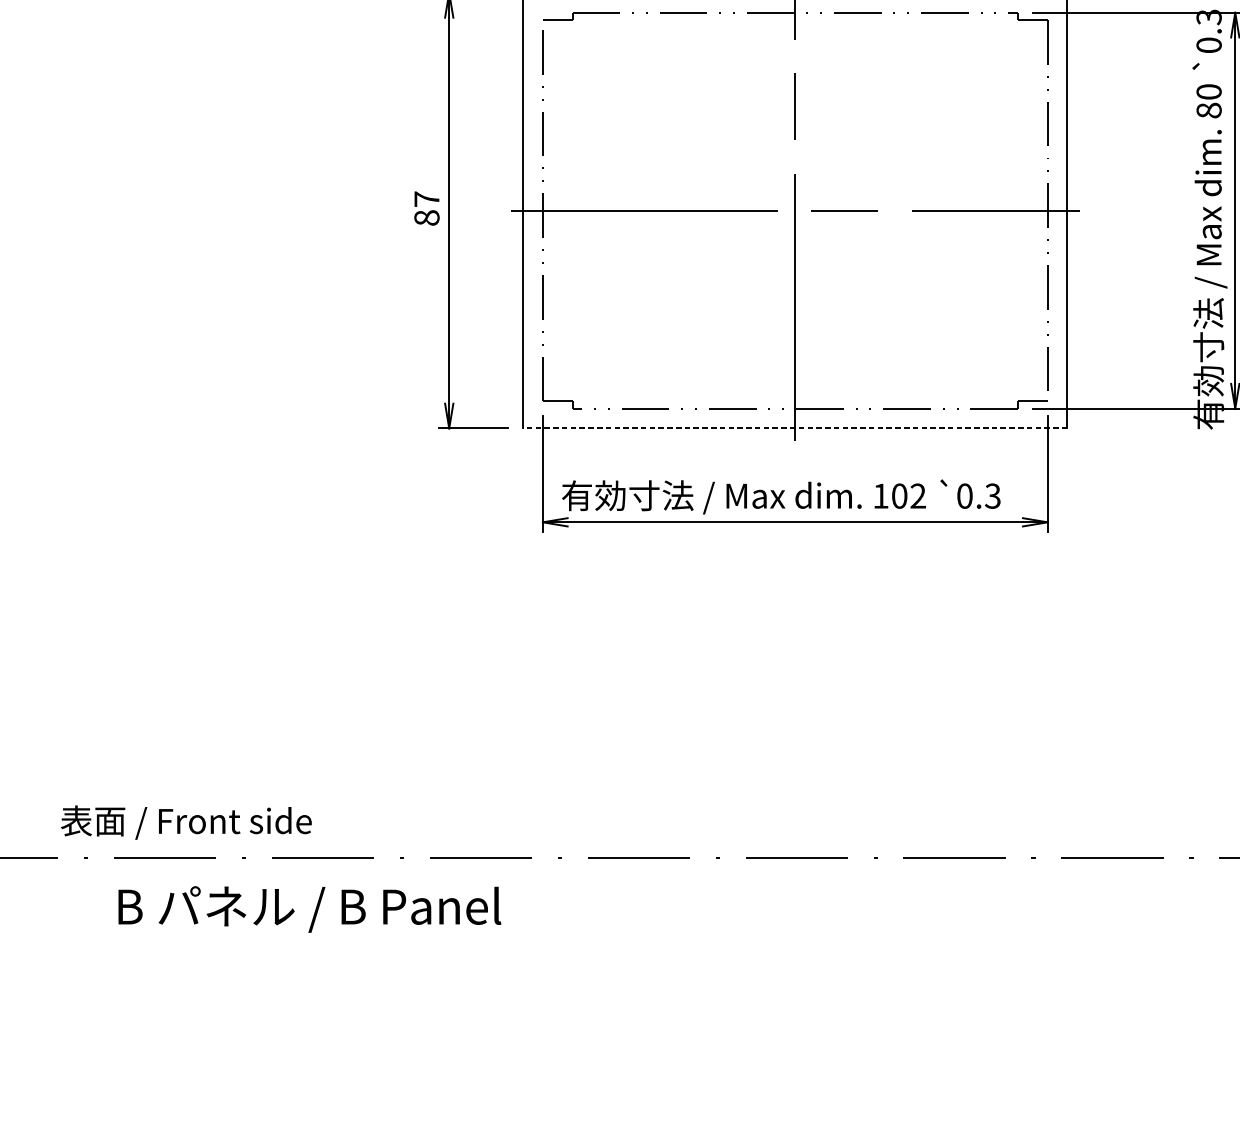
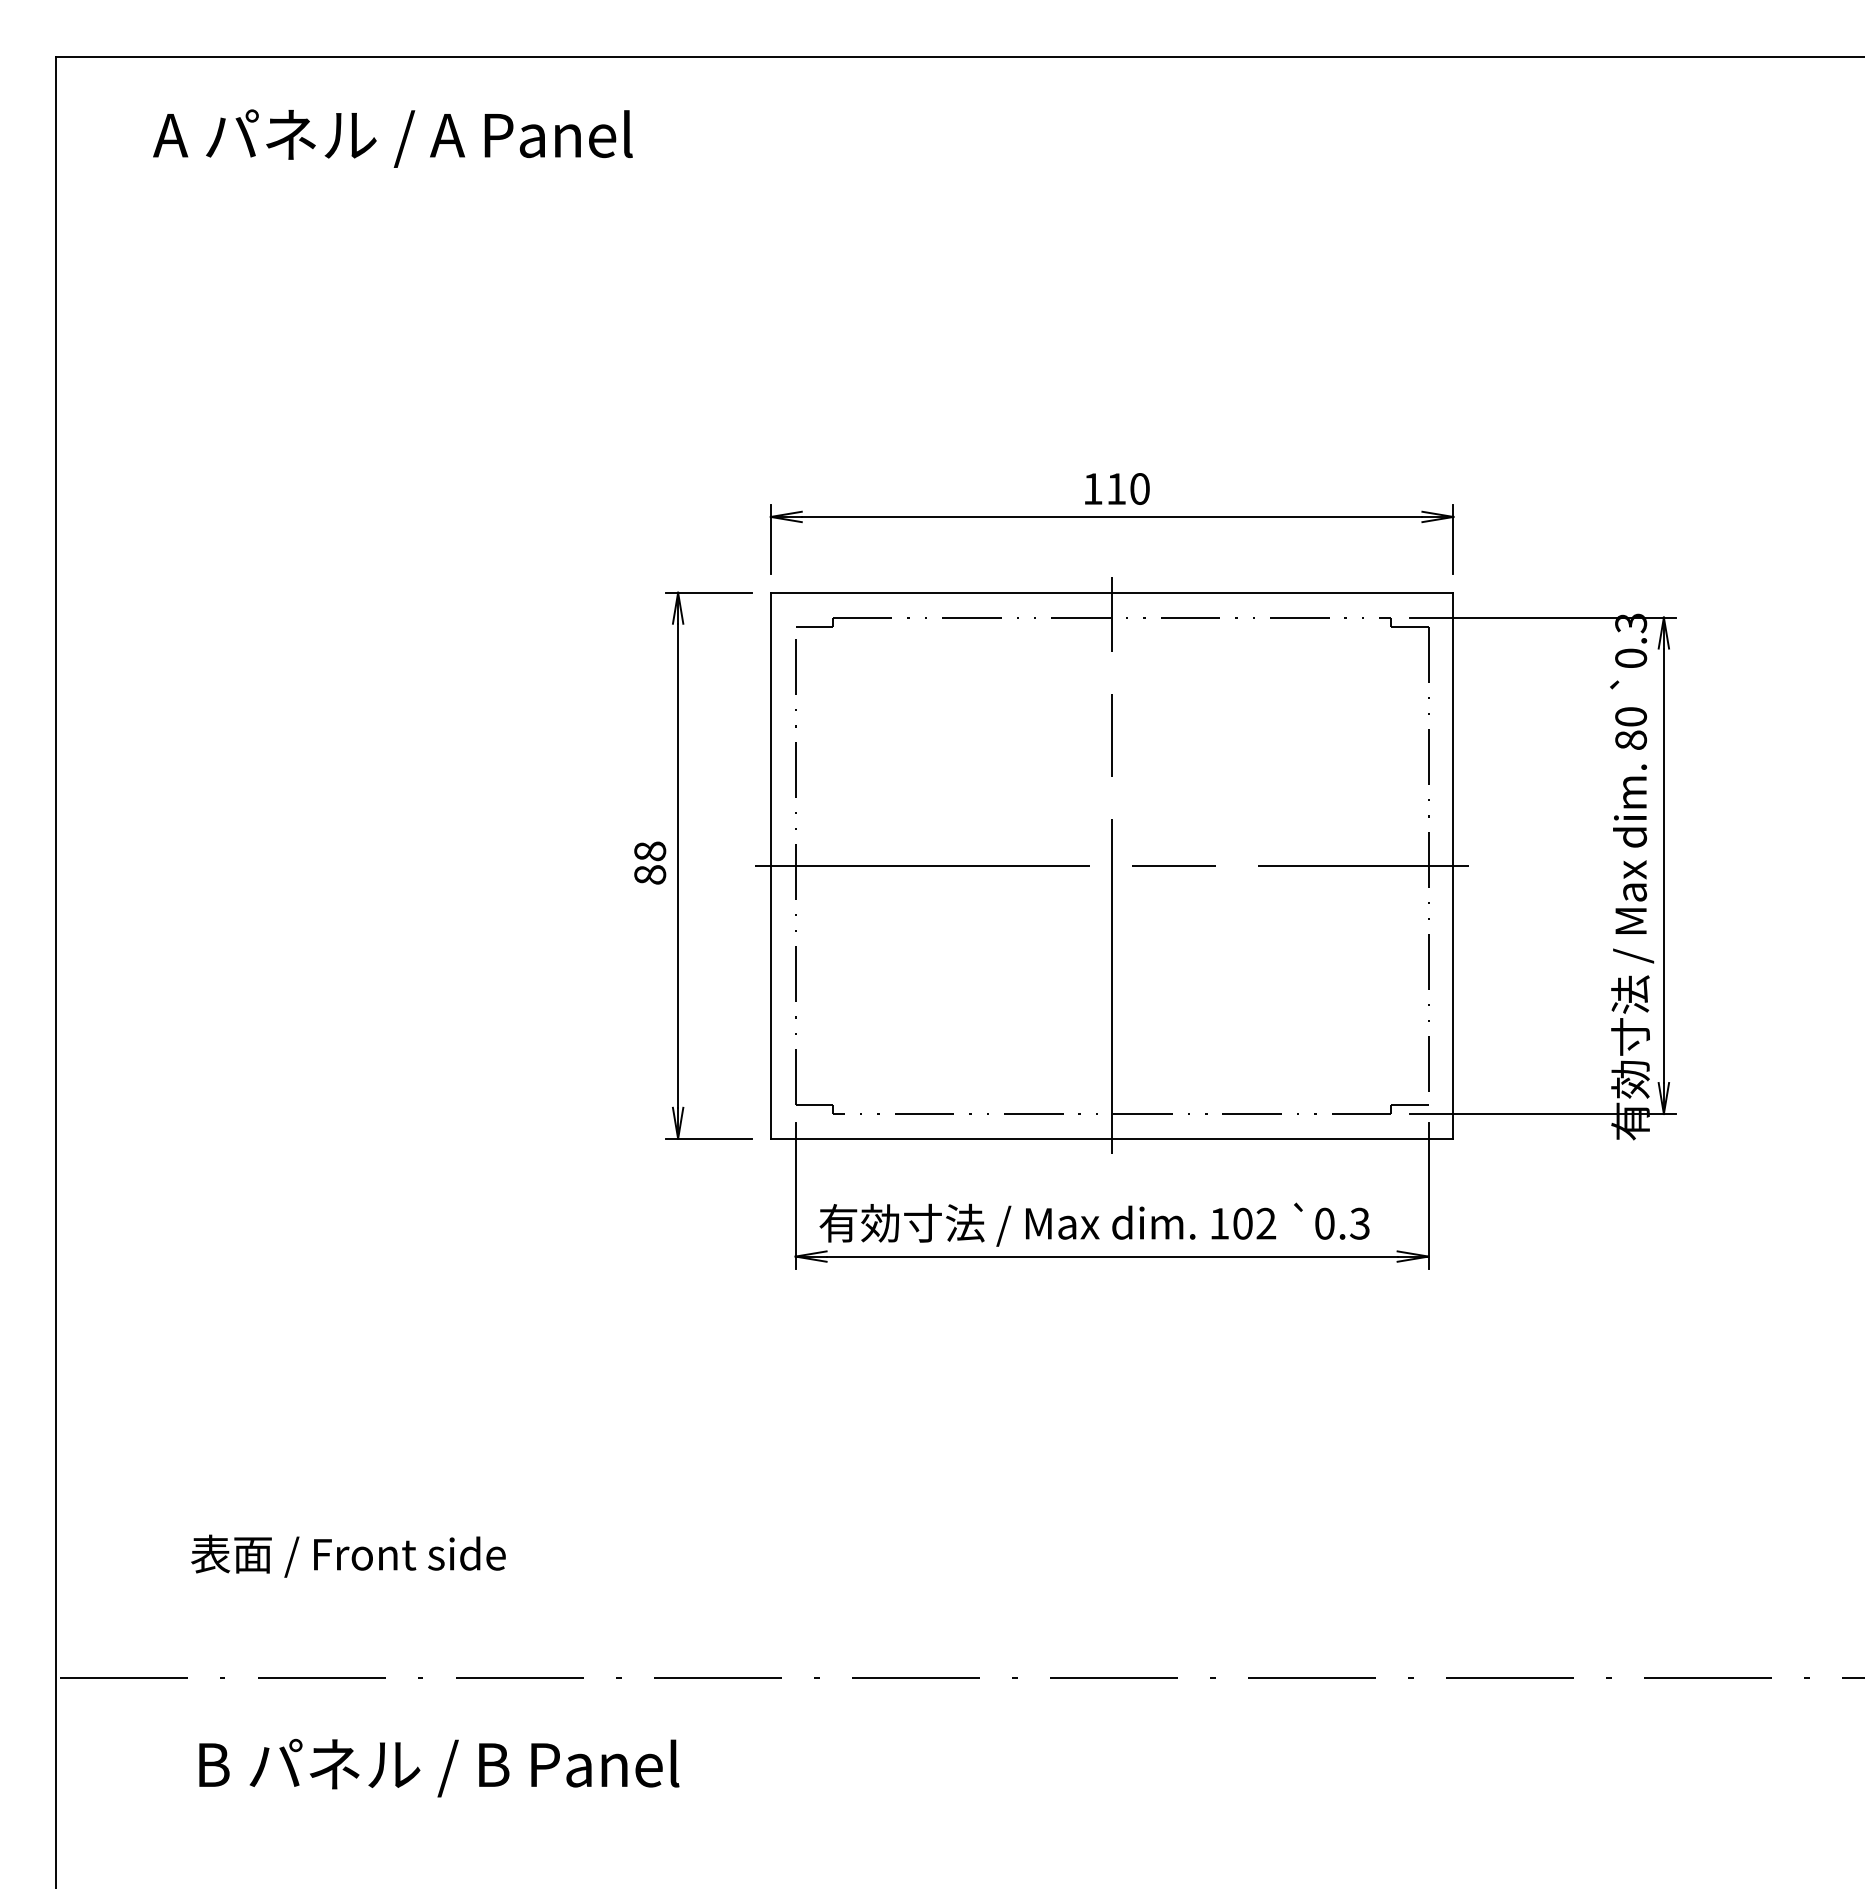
text: (427, 199) -> (650, 851), 87 -> 88
line: (794, 428) -> (1111, 1138), dashed -> solid
text: (186, 822) -> (348, 1555), moved
text: (309, 908) -> (439, 1767), moved

